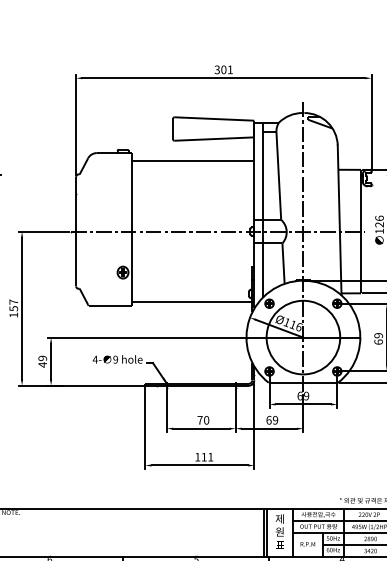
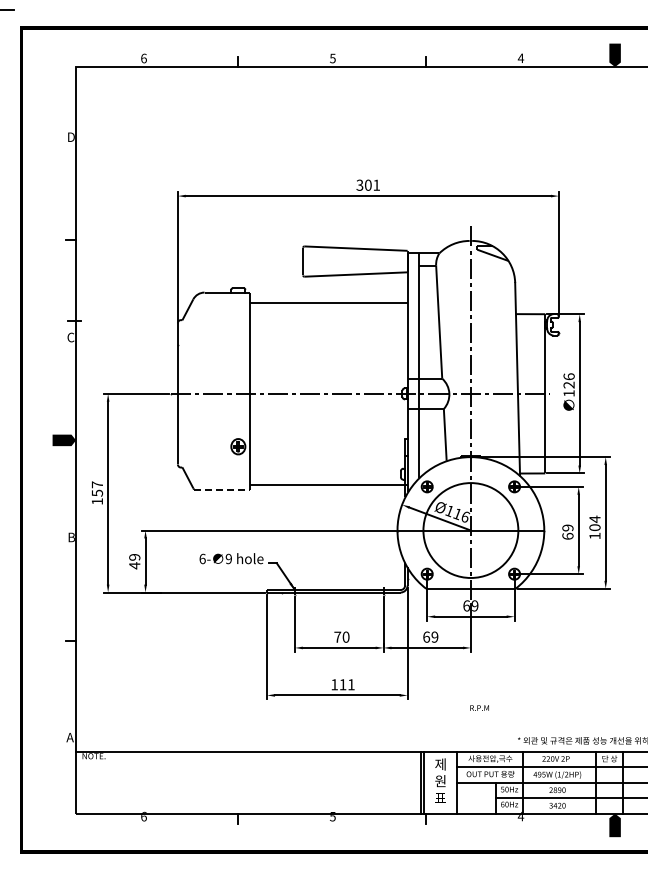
line: (110, 305) -> (222, 489), solid -> dashed
text: (95, 359) -> (202, 558), 4- -> 6-
text: (307, 543) -> (479, 707), moved

